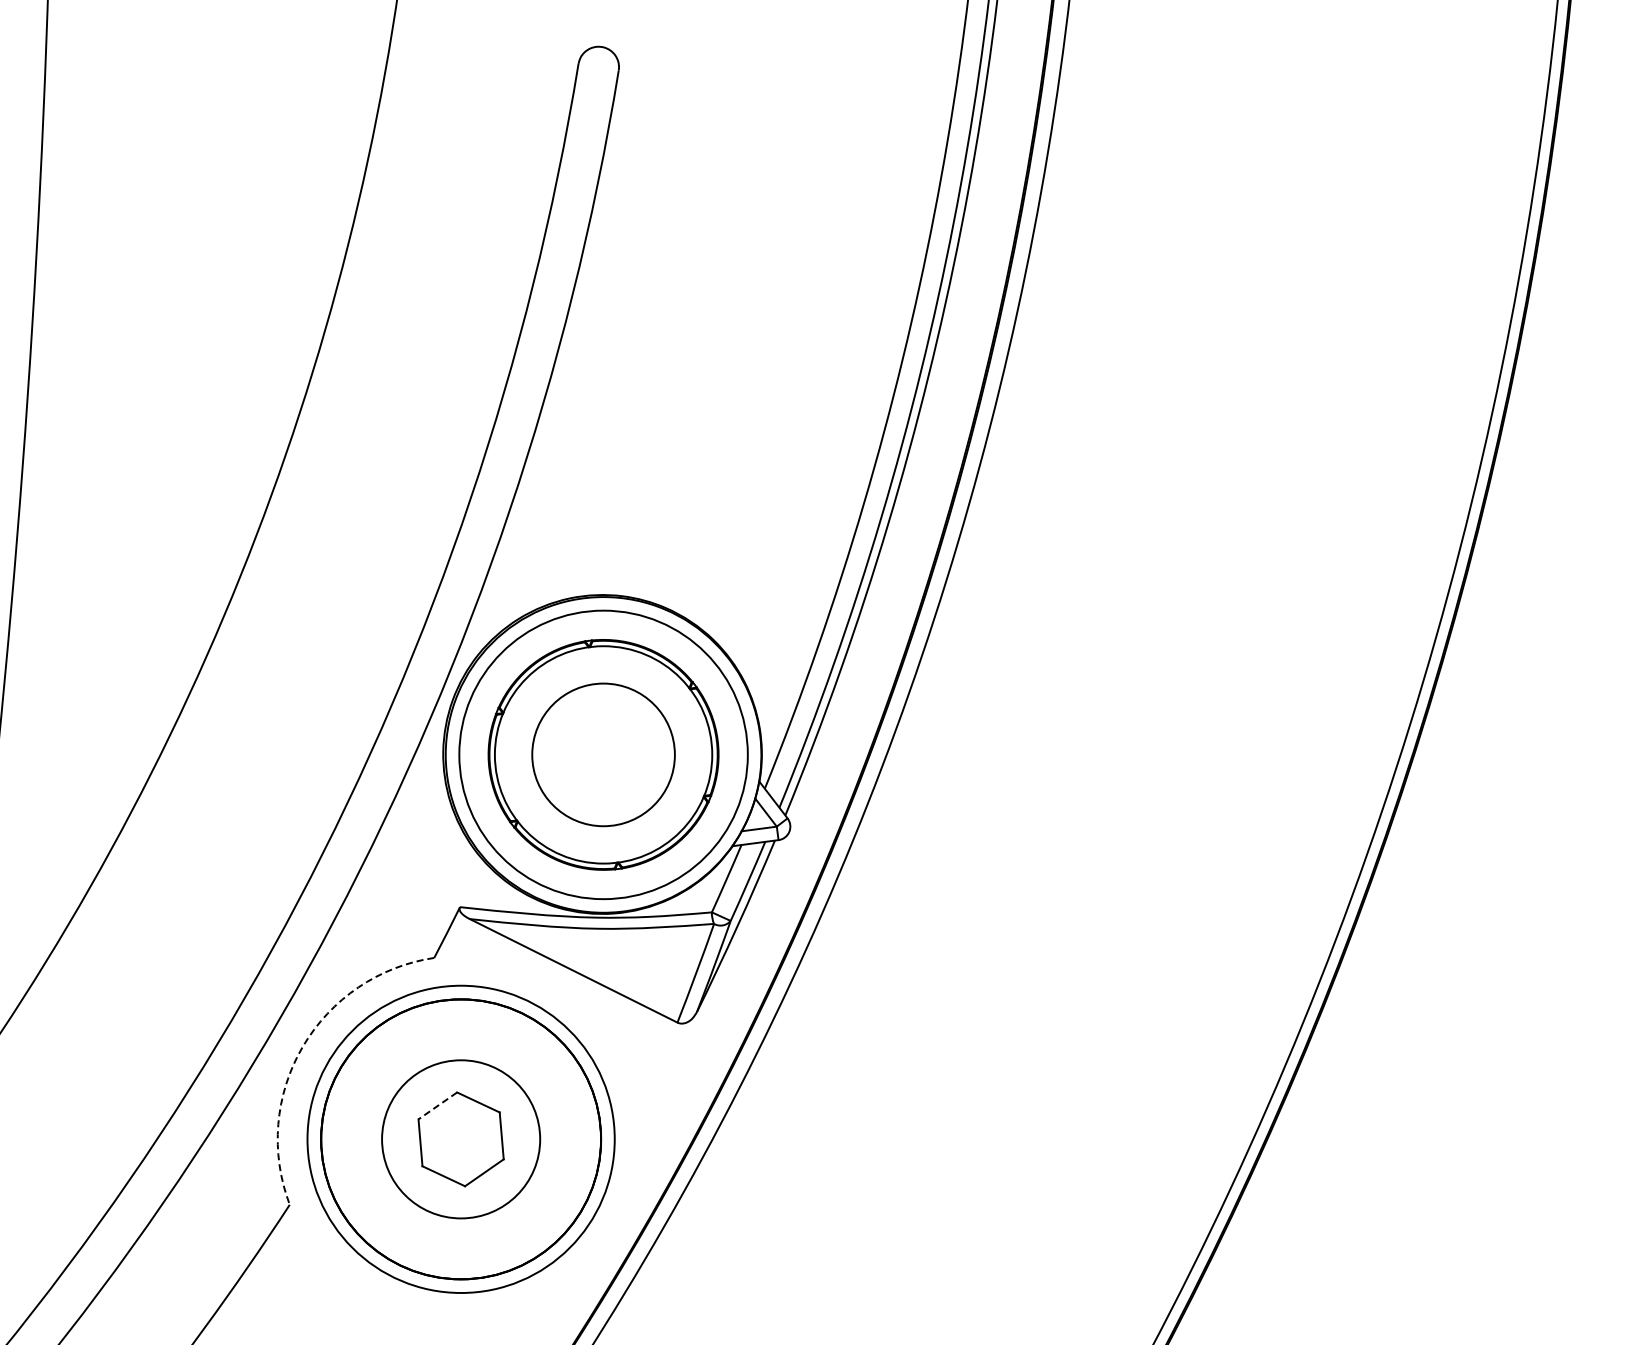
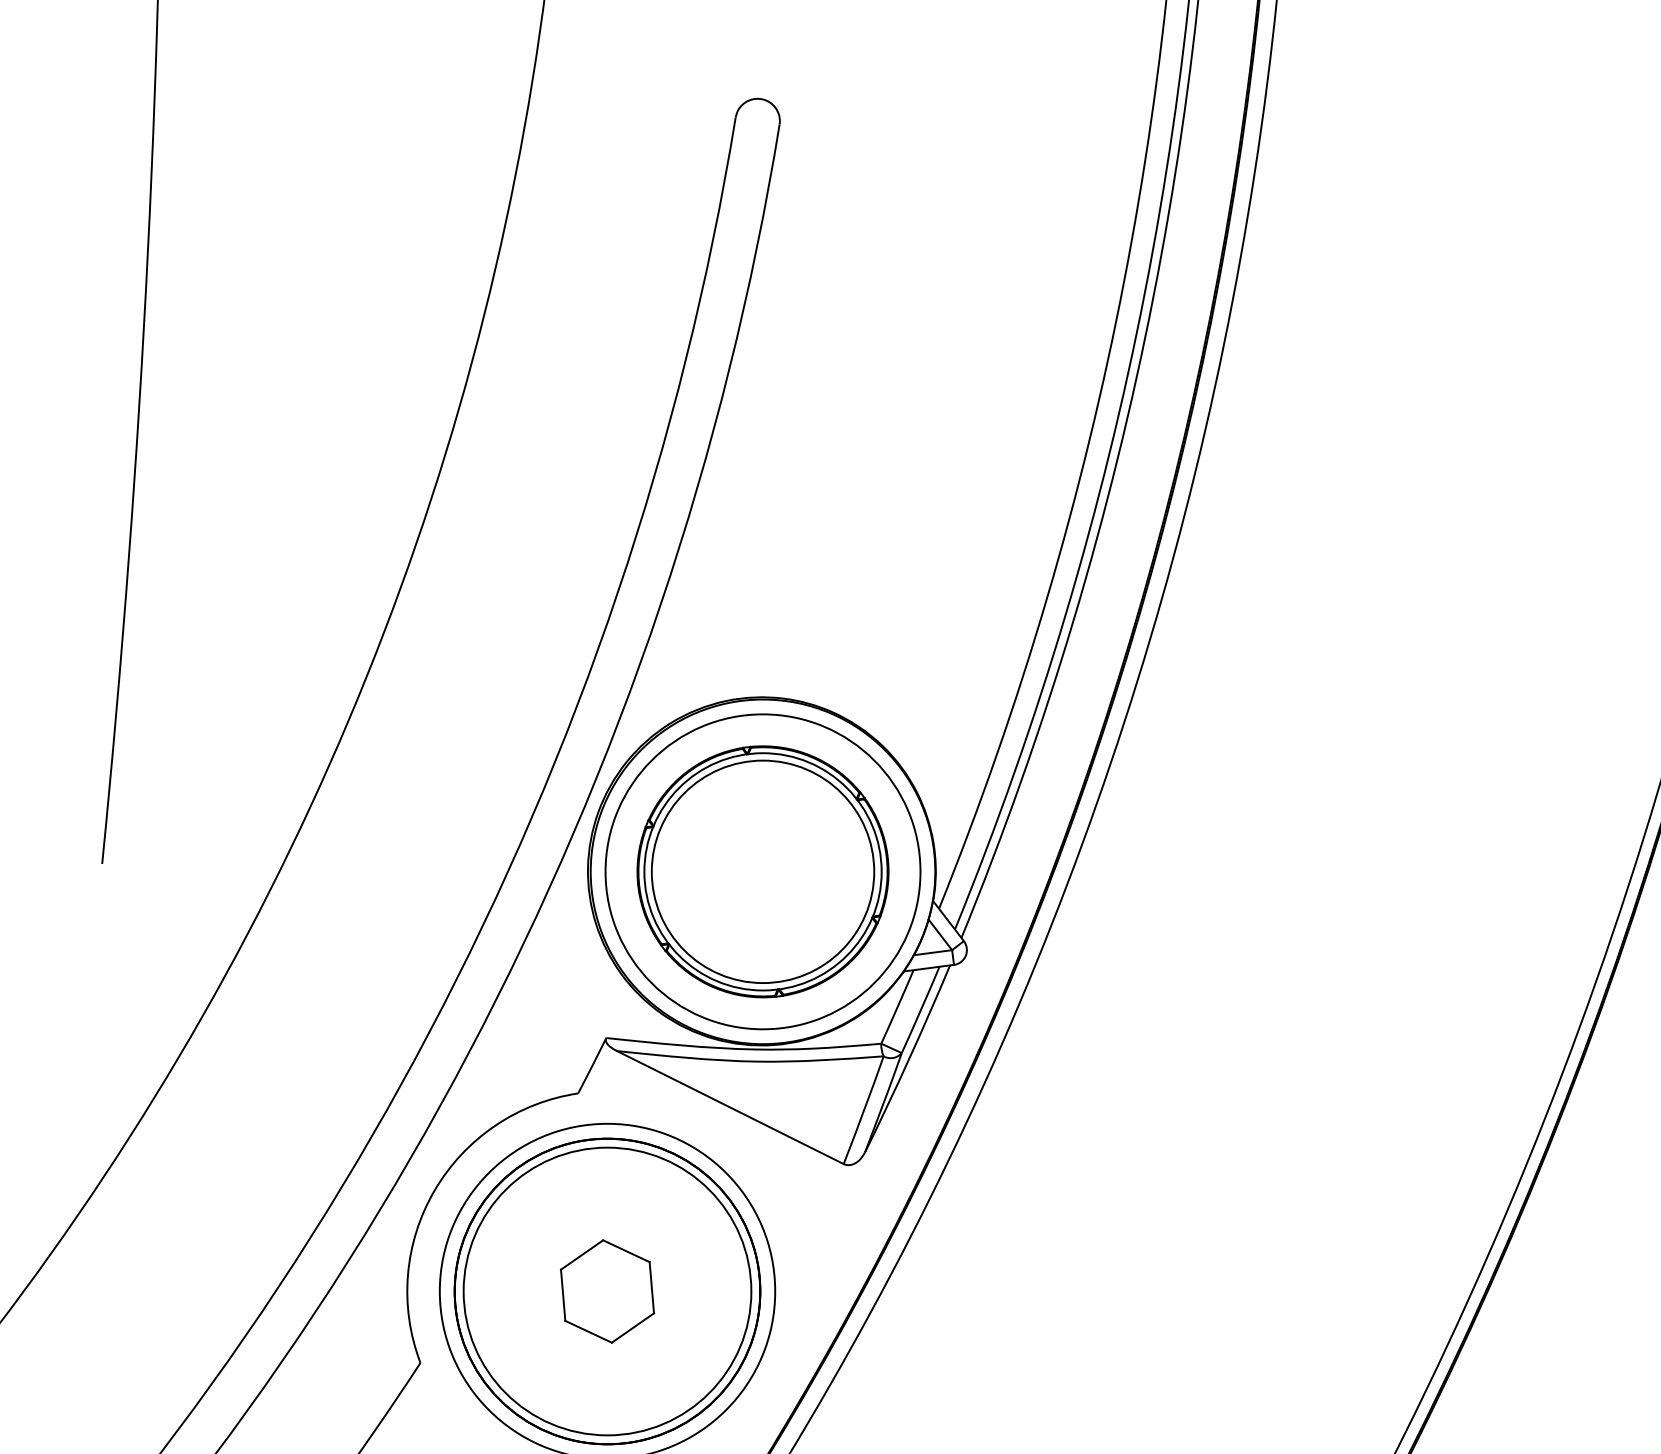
circle: (603, 754) -> (762, 871), size x1.43
arc: (302, 1046) -> (434, 1190), dashed -> solid
line: (437, 1105) -> (581, 1254), dashed -> solid
circle: (460, 1139) -> (606, 1291), size x1.67

